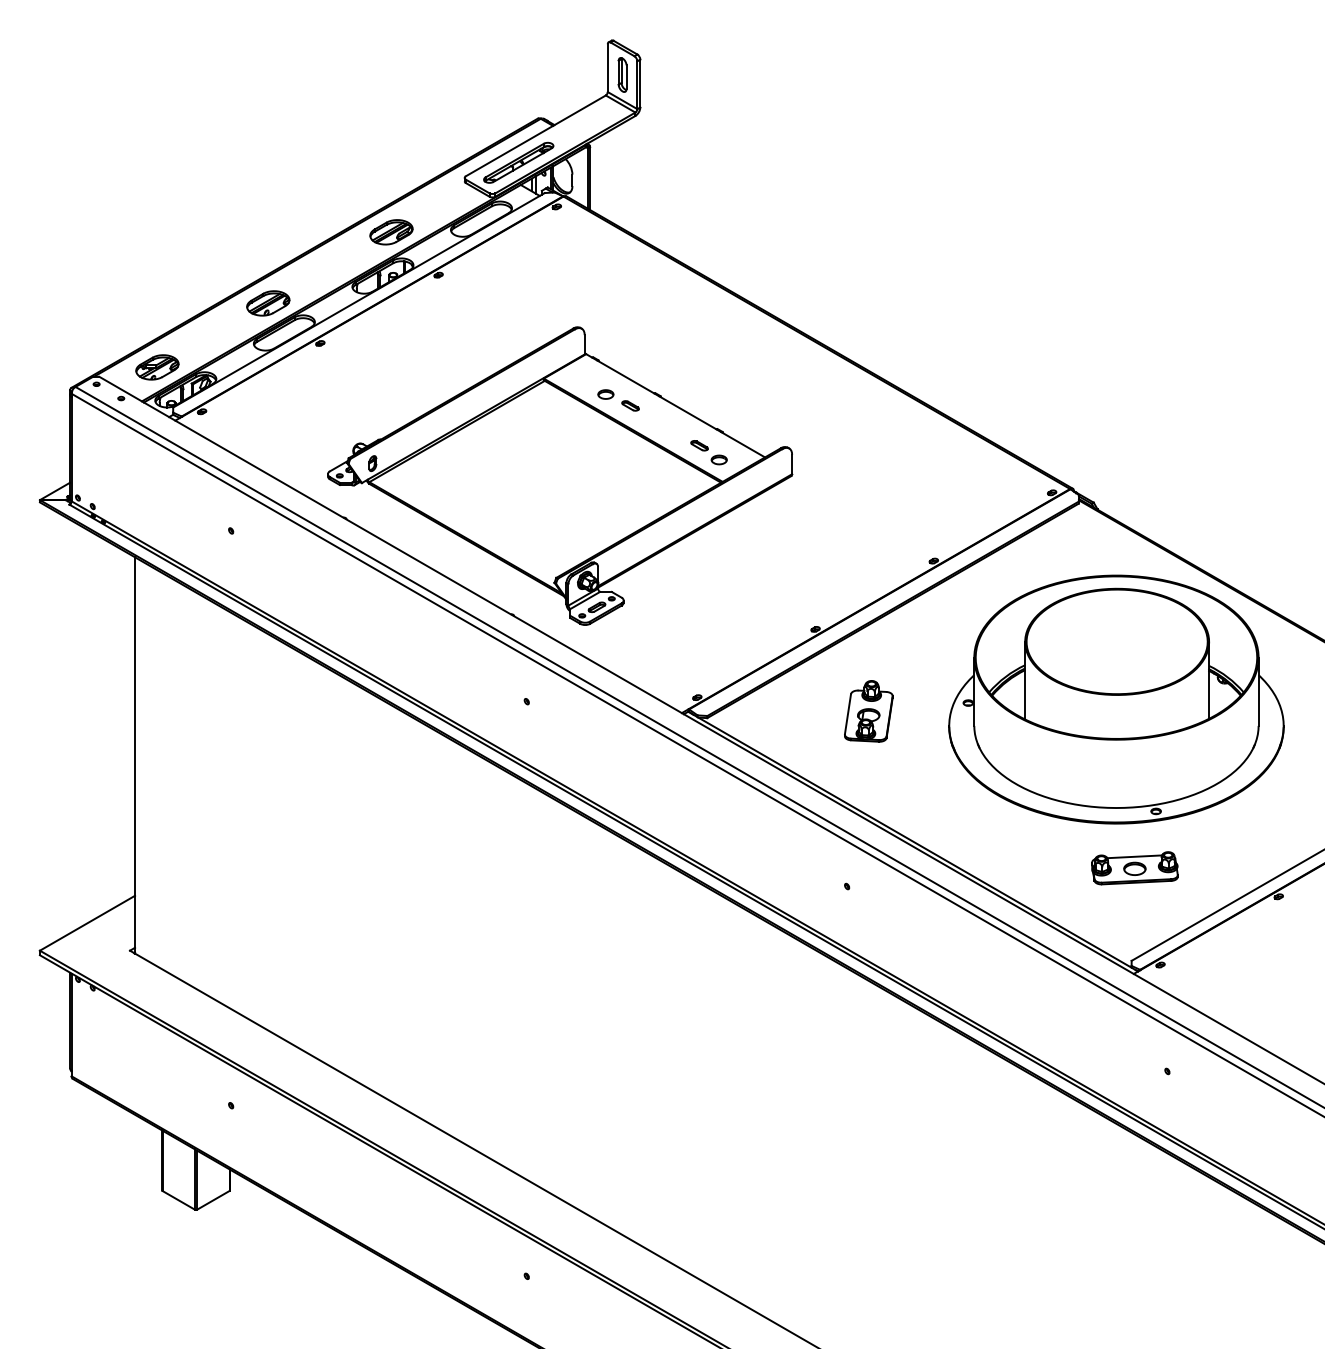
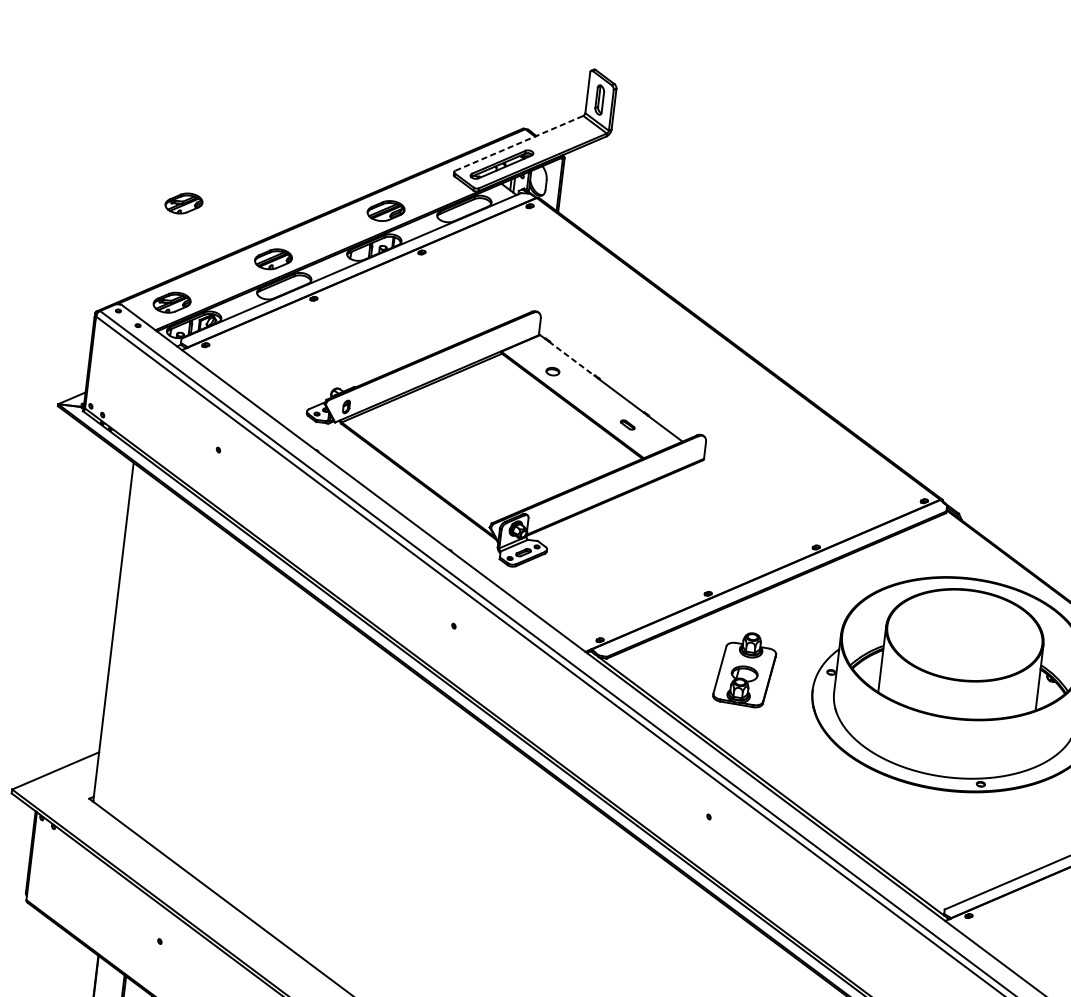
line: (535, 135) -> (519, 142), solid -> dashed
part: (157, 251) -> (184, 203), added
line: (626, 377) -> (572, 359), solid -> dashed
part: (630, 405) -> (572, 383), removed
part: (718, 459) -> (642, 438), removed
part: (868, 711) -> (745, 669), size x1.4
part: (1134, 868) -> (956, 830), removed

